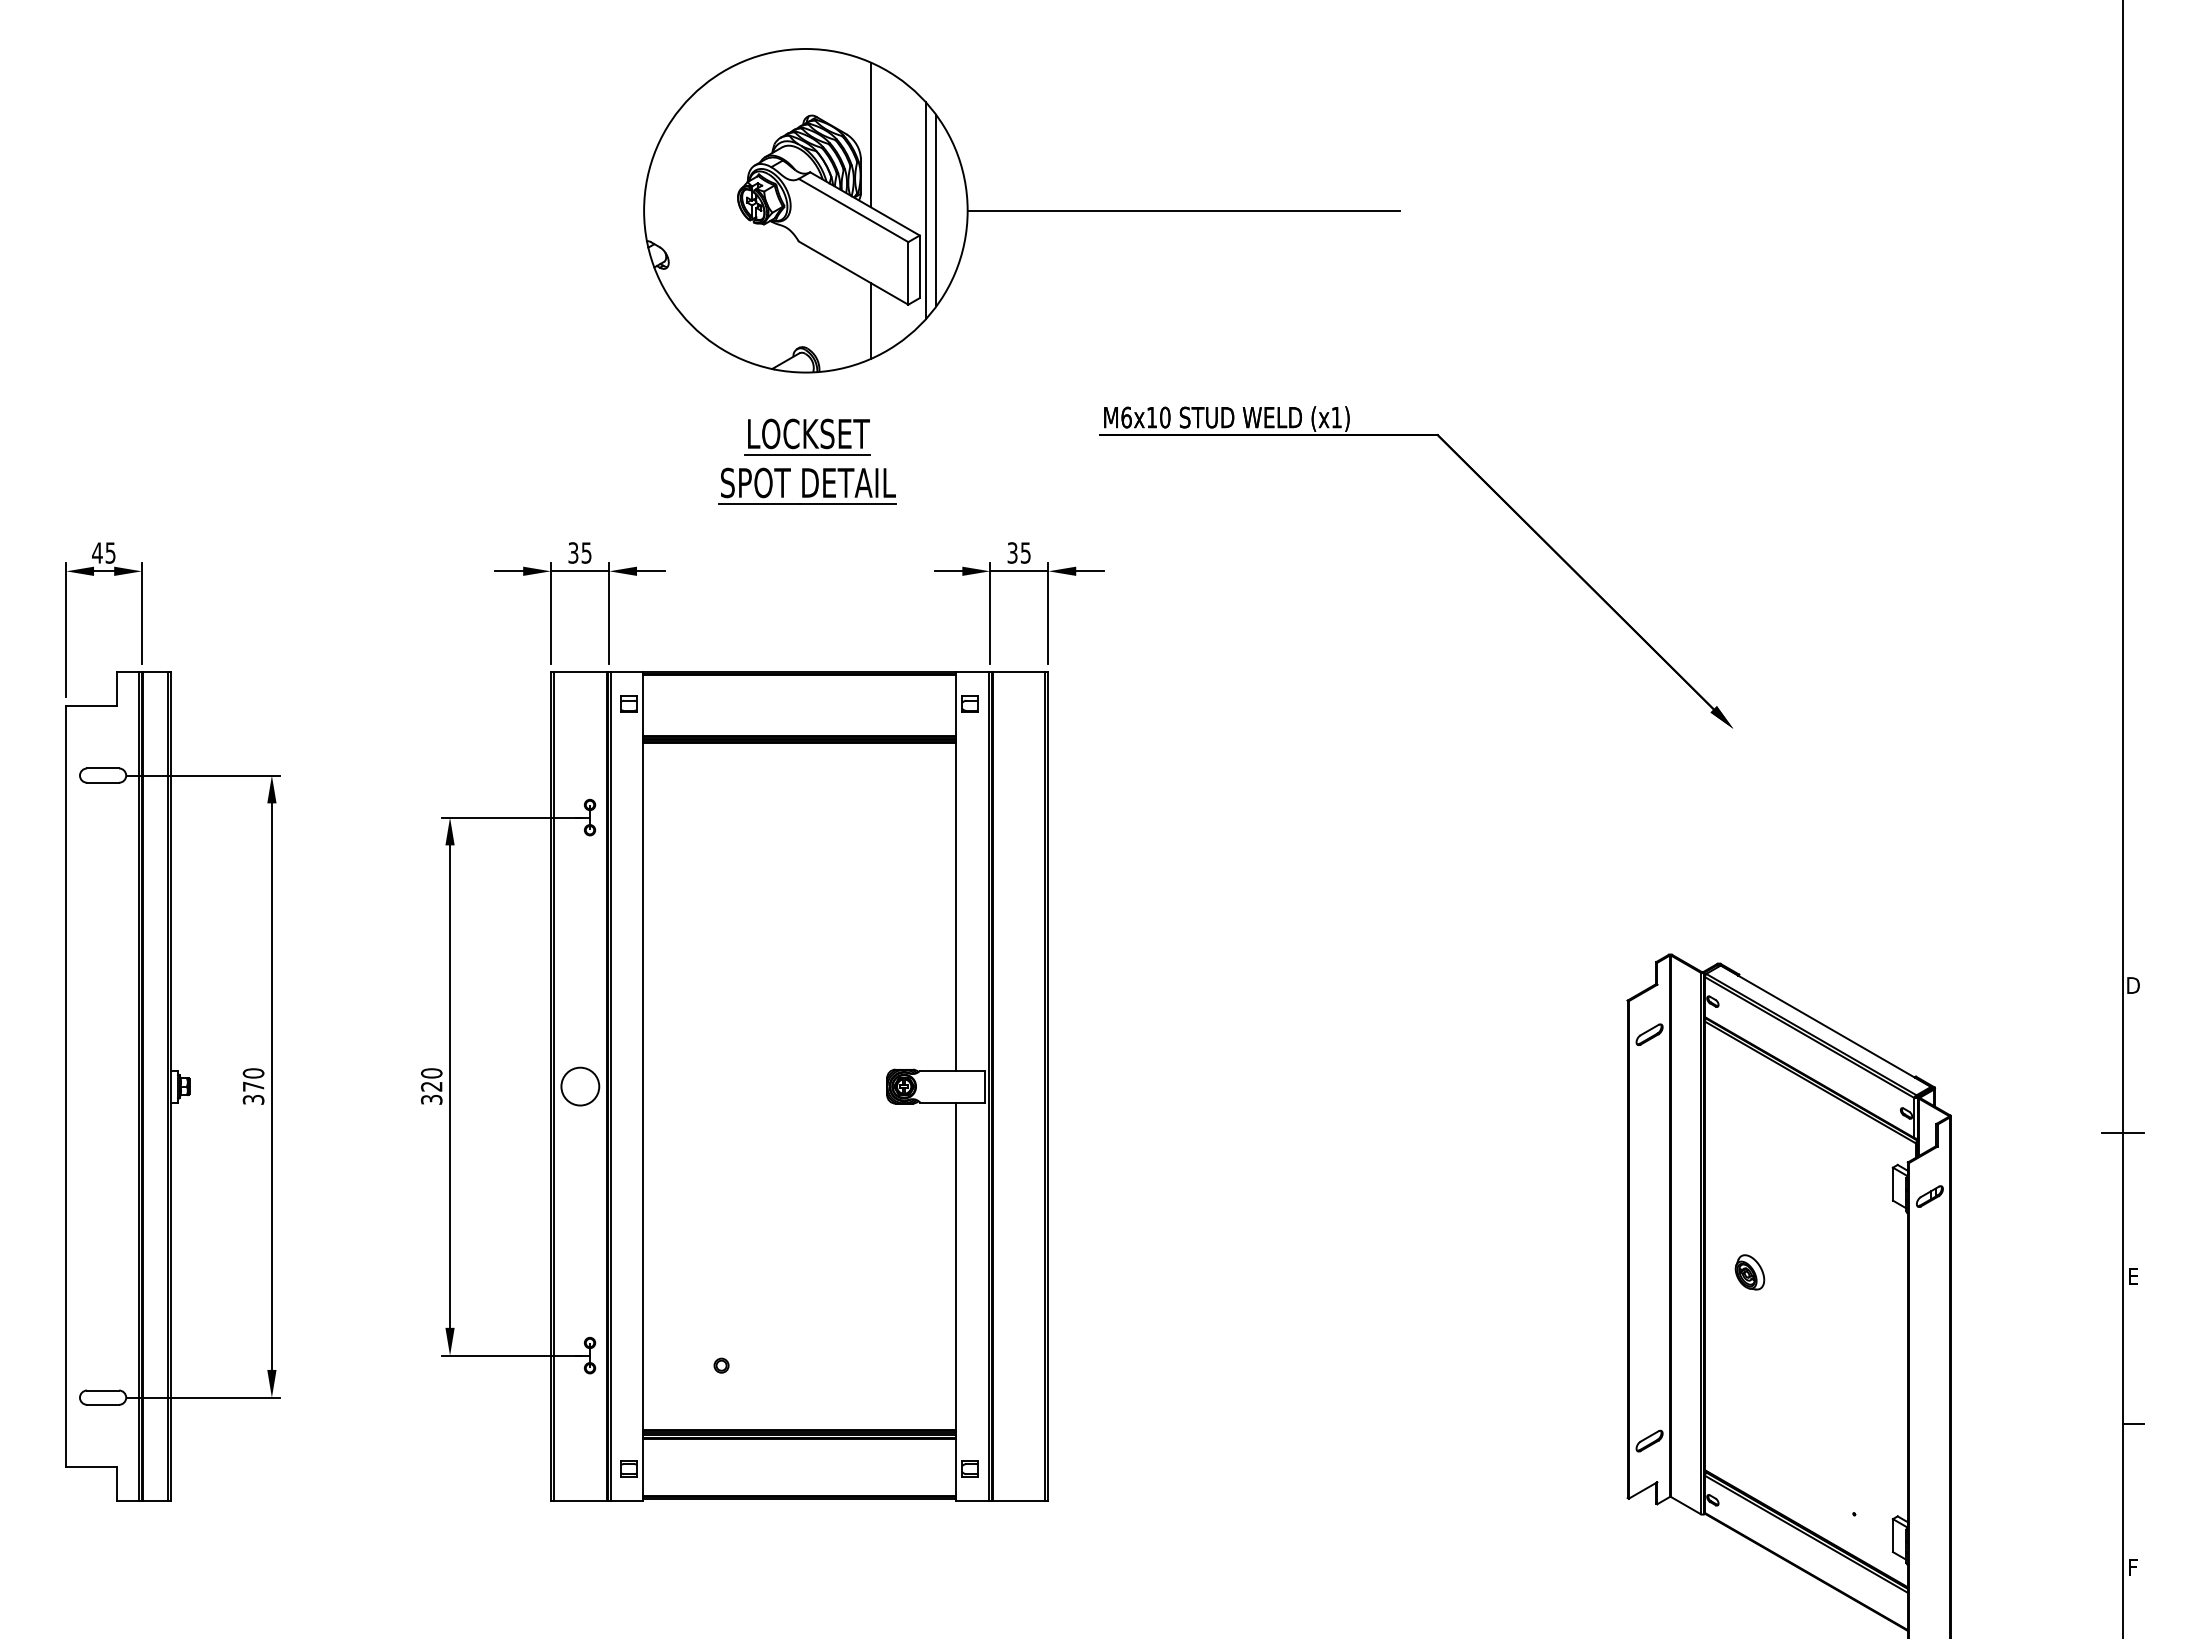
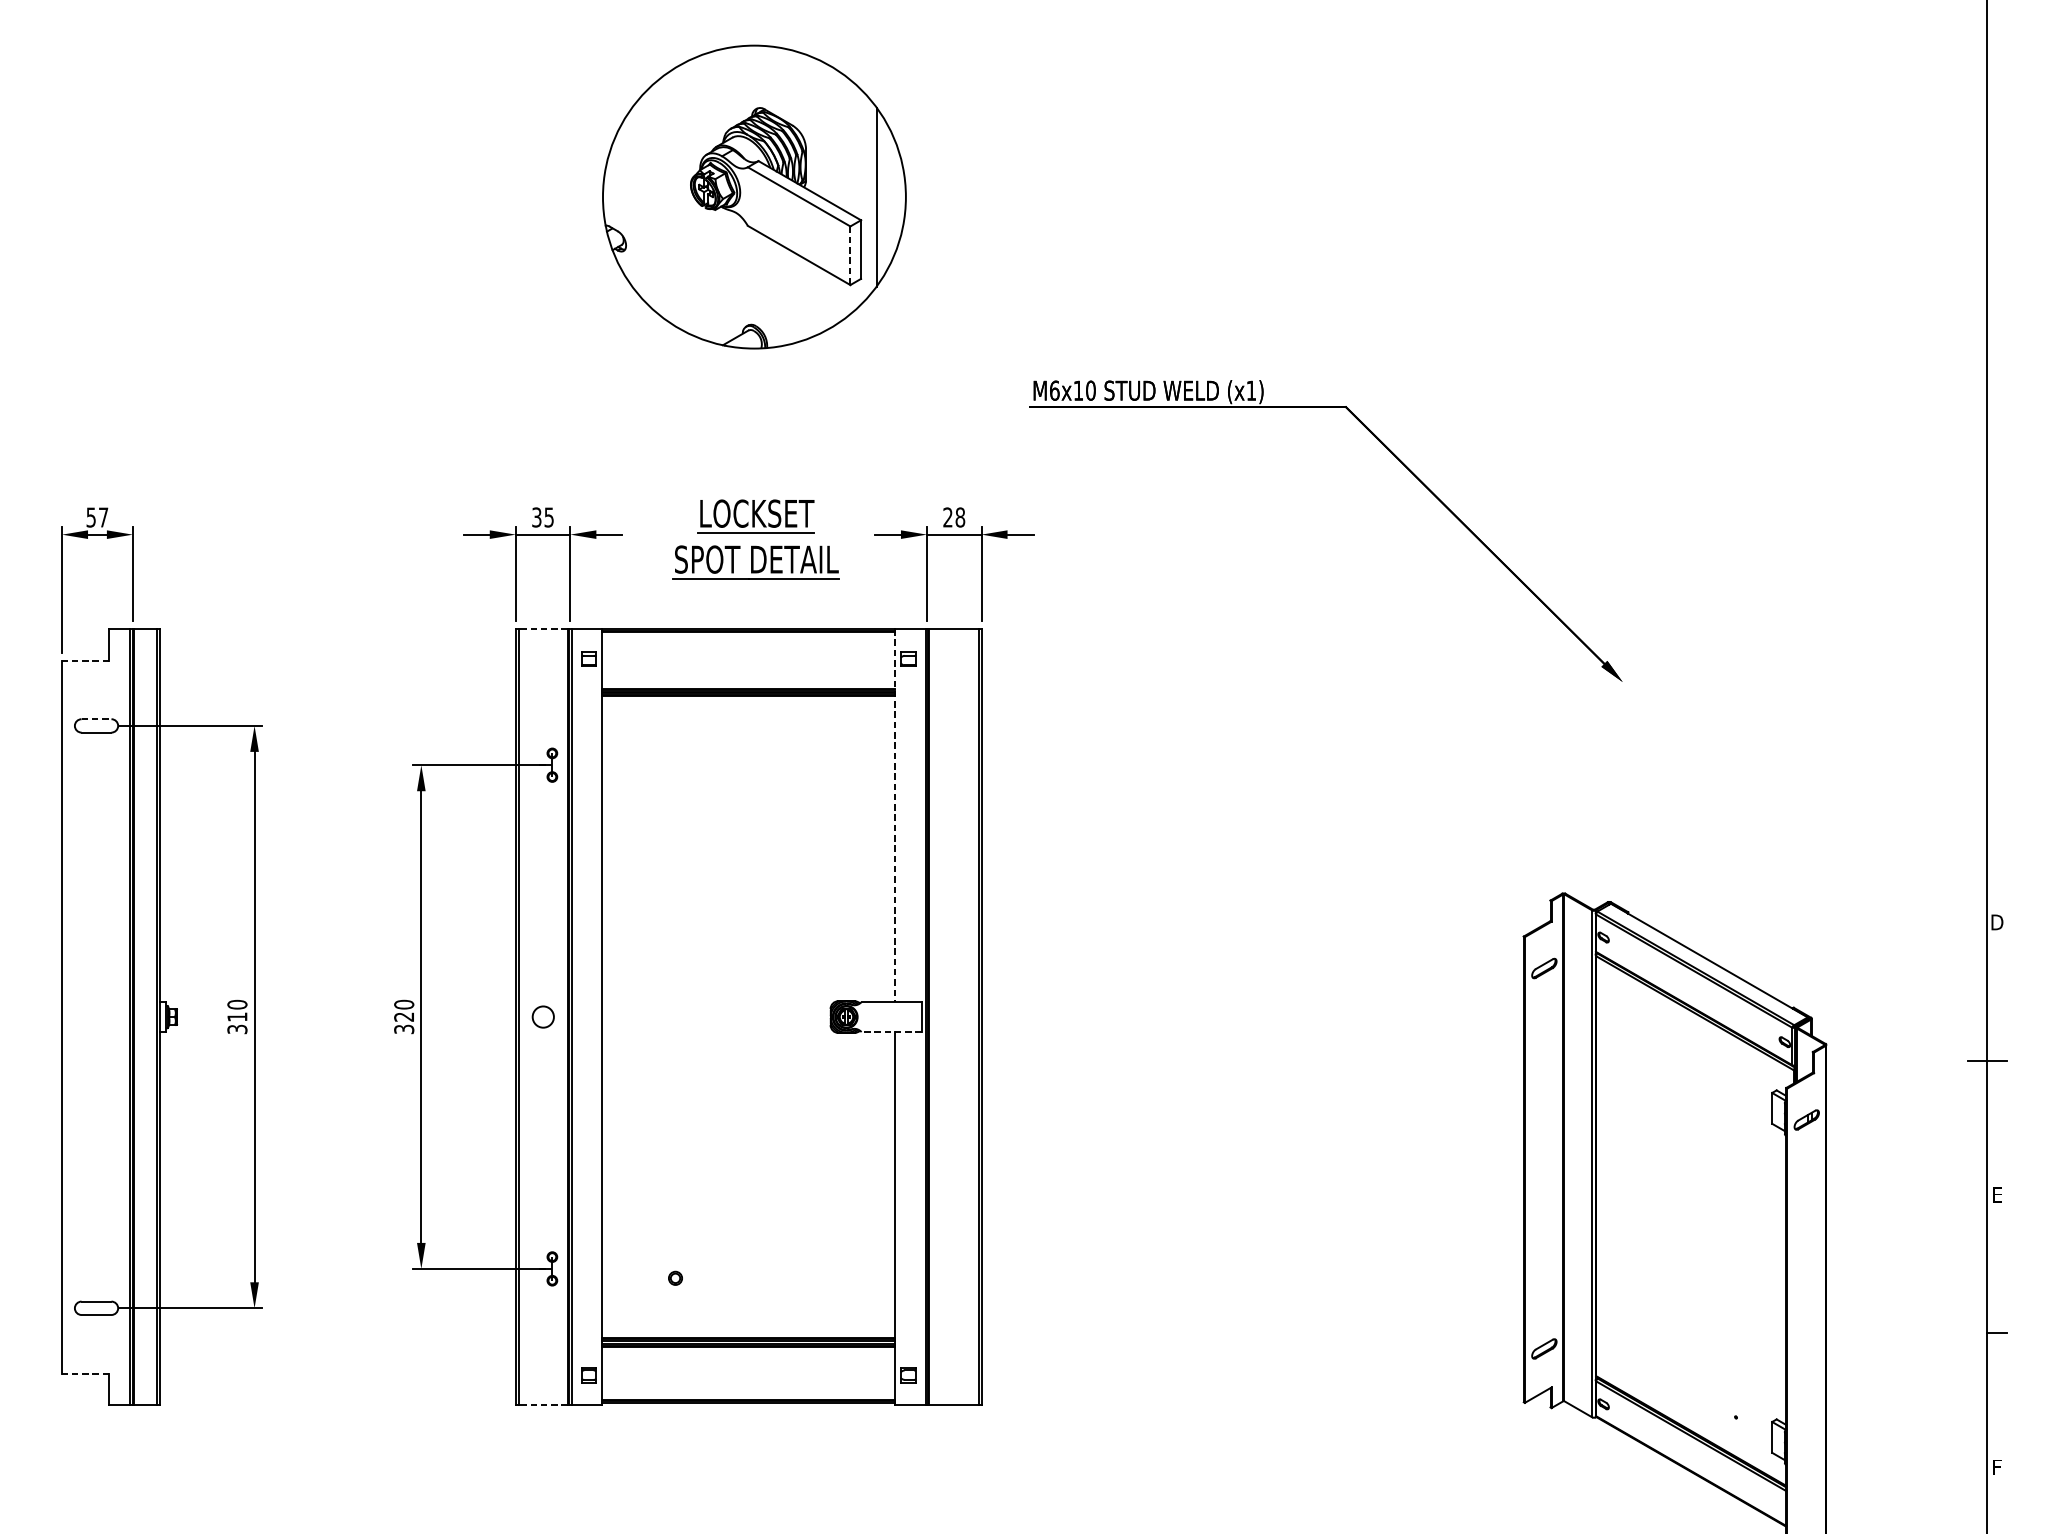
line: (870, 134) -> (814, 125), removed
line: (926, 210) -> (867, 196), removed
line: (1183, 210) -> (1107, 196), removed
line: (908, 273) -> (850, 255), solid -> dashed
line: (870, 321) -> (814, 300), removed
part: (807, 461) -> (755, 539), moved
text: (103, 552) -> (96, 517), 45 -> 57
text: (1018, 552) -> (953, 517), 35 -> 28
line: (579, 672) -> (542, 629), solid -> dashed
line: (91, 705) -> (85, 660), solid -> dashed
line: (103, 768) -> (96, 719), solid -> dashed
line: (955, 871) -> (894, 815), solid -> dashed
text: (253, 1086) -> (237, 1016), 370 -> 310
circle: (580, 1086) -> (543, 1016), size x0.6
line: (952, 1102) -> (891, 1031), solid -> dashed
part: (1749, 1272) -> (1637, 1191), removed
line: (91, 1467) -> (85, 1373), solid -> dashed
line: (579, 1501) -> (542, 1405), solid -> dashed

